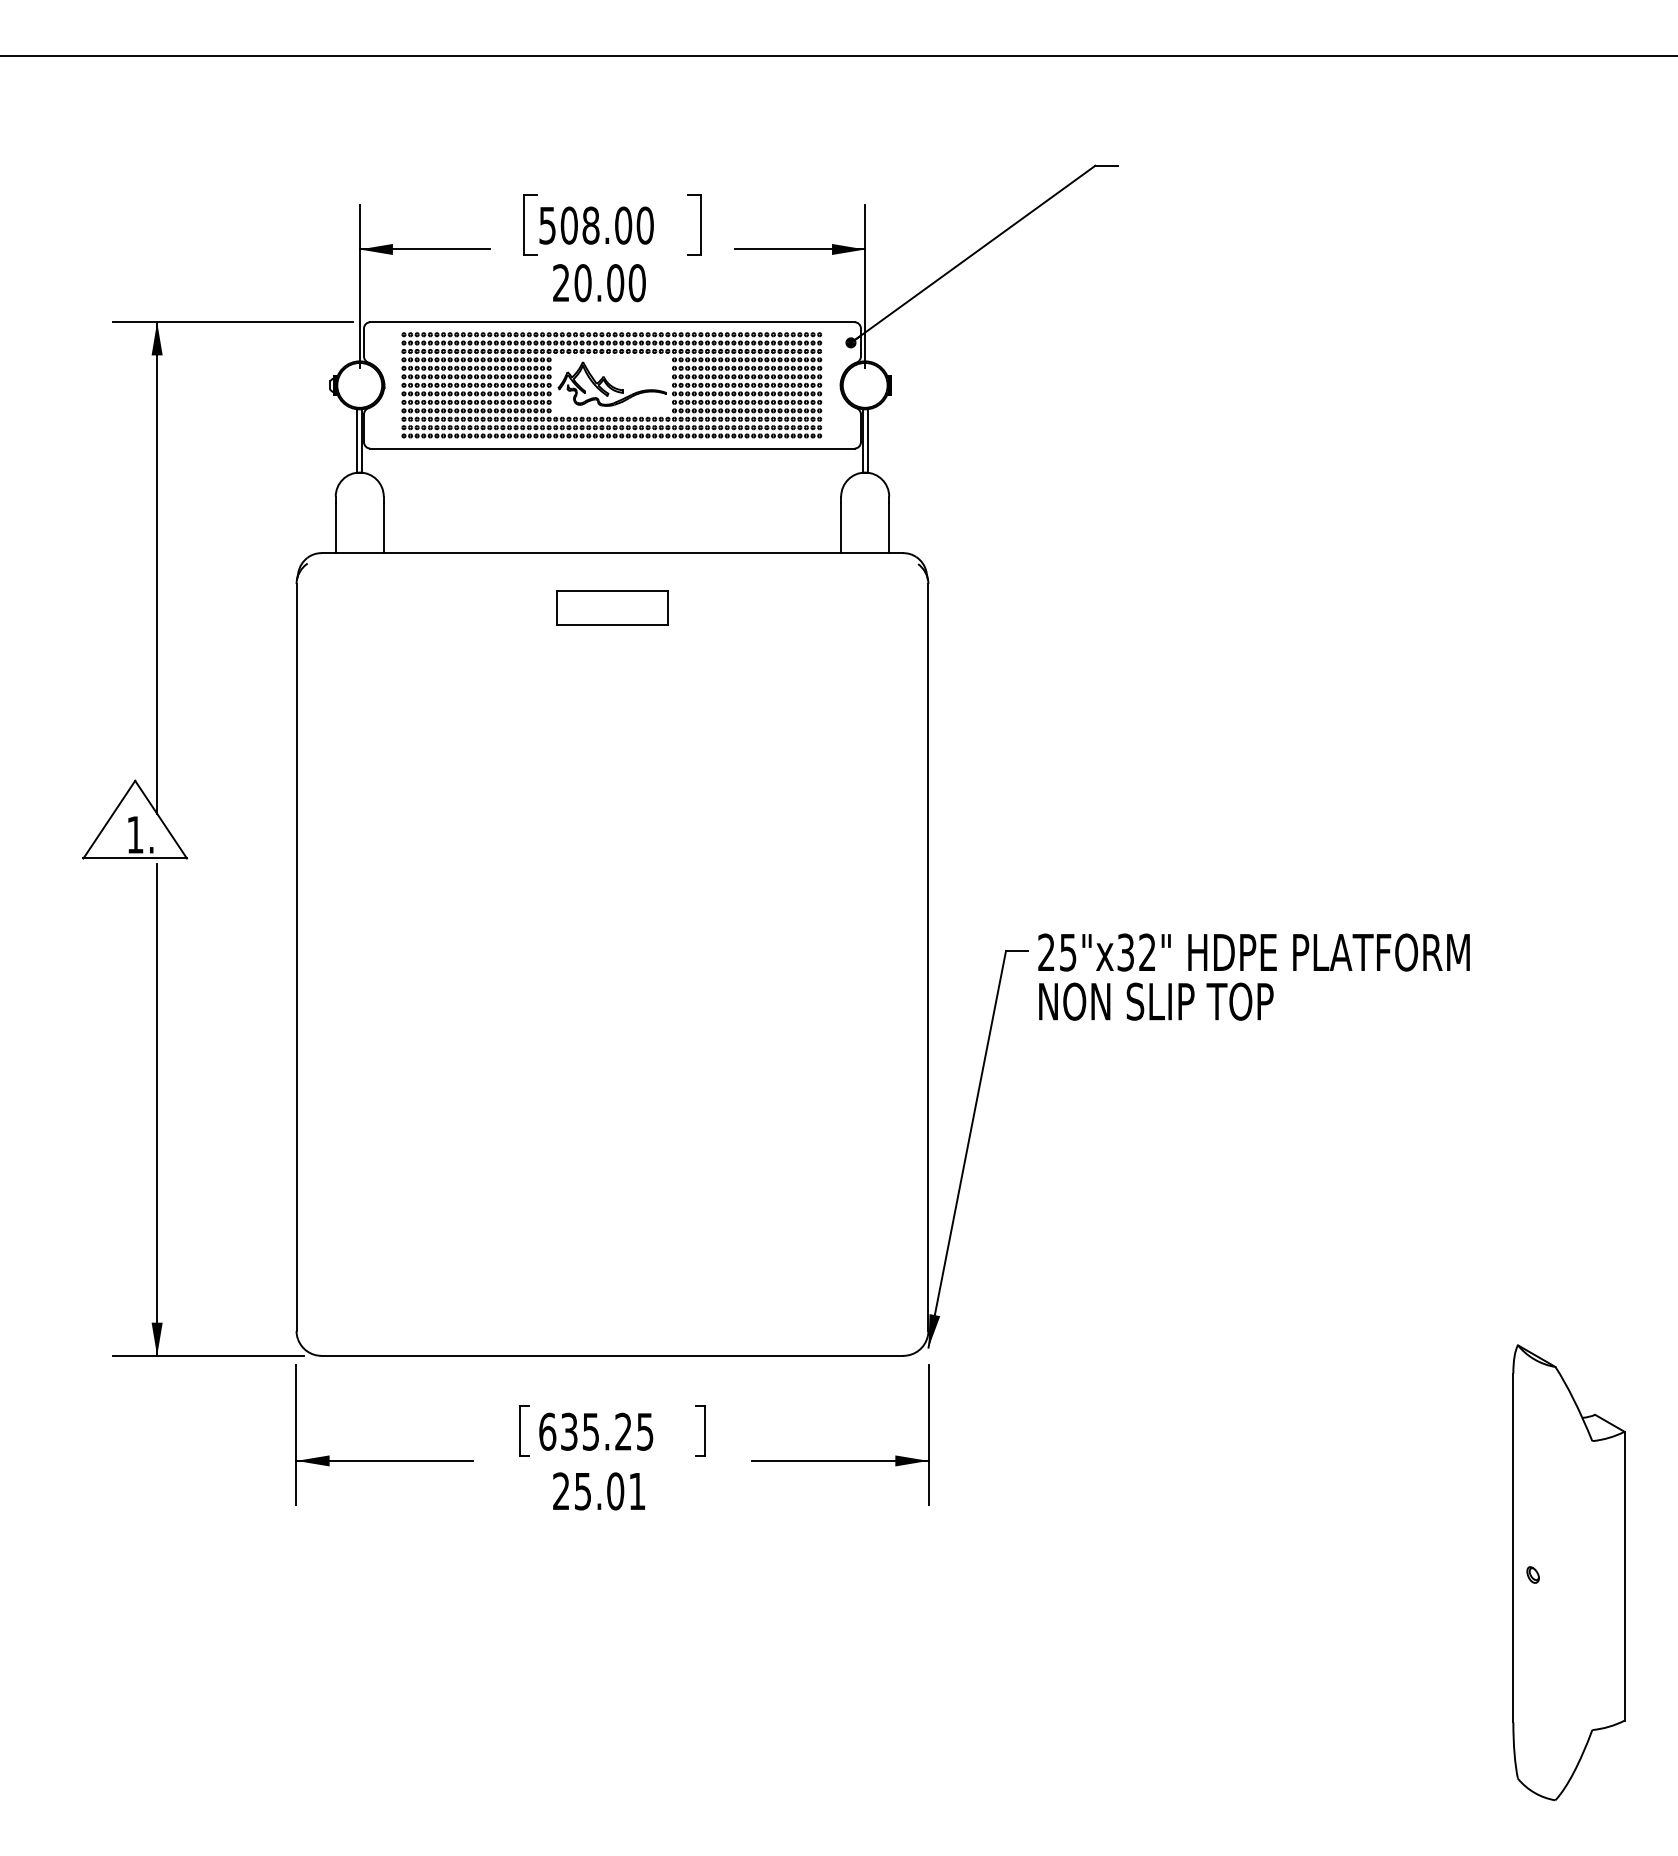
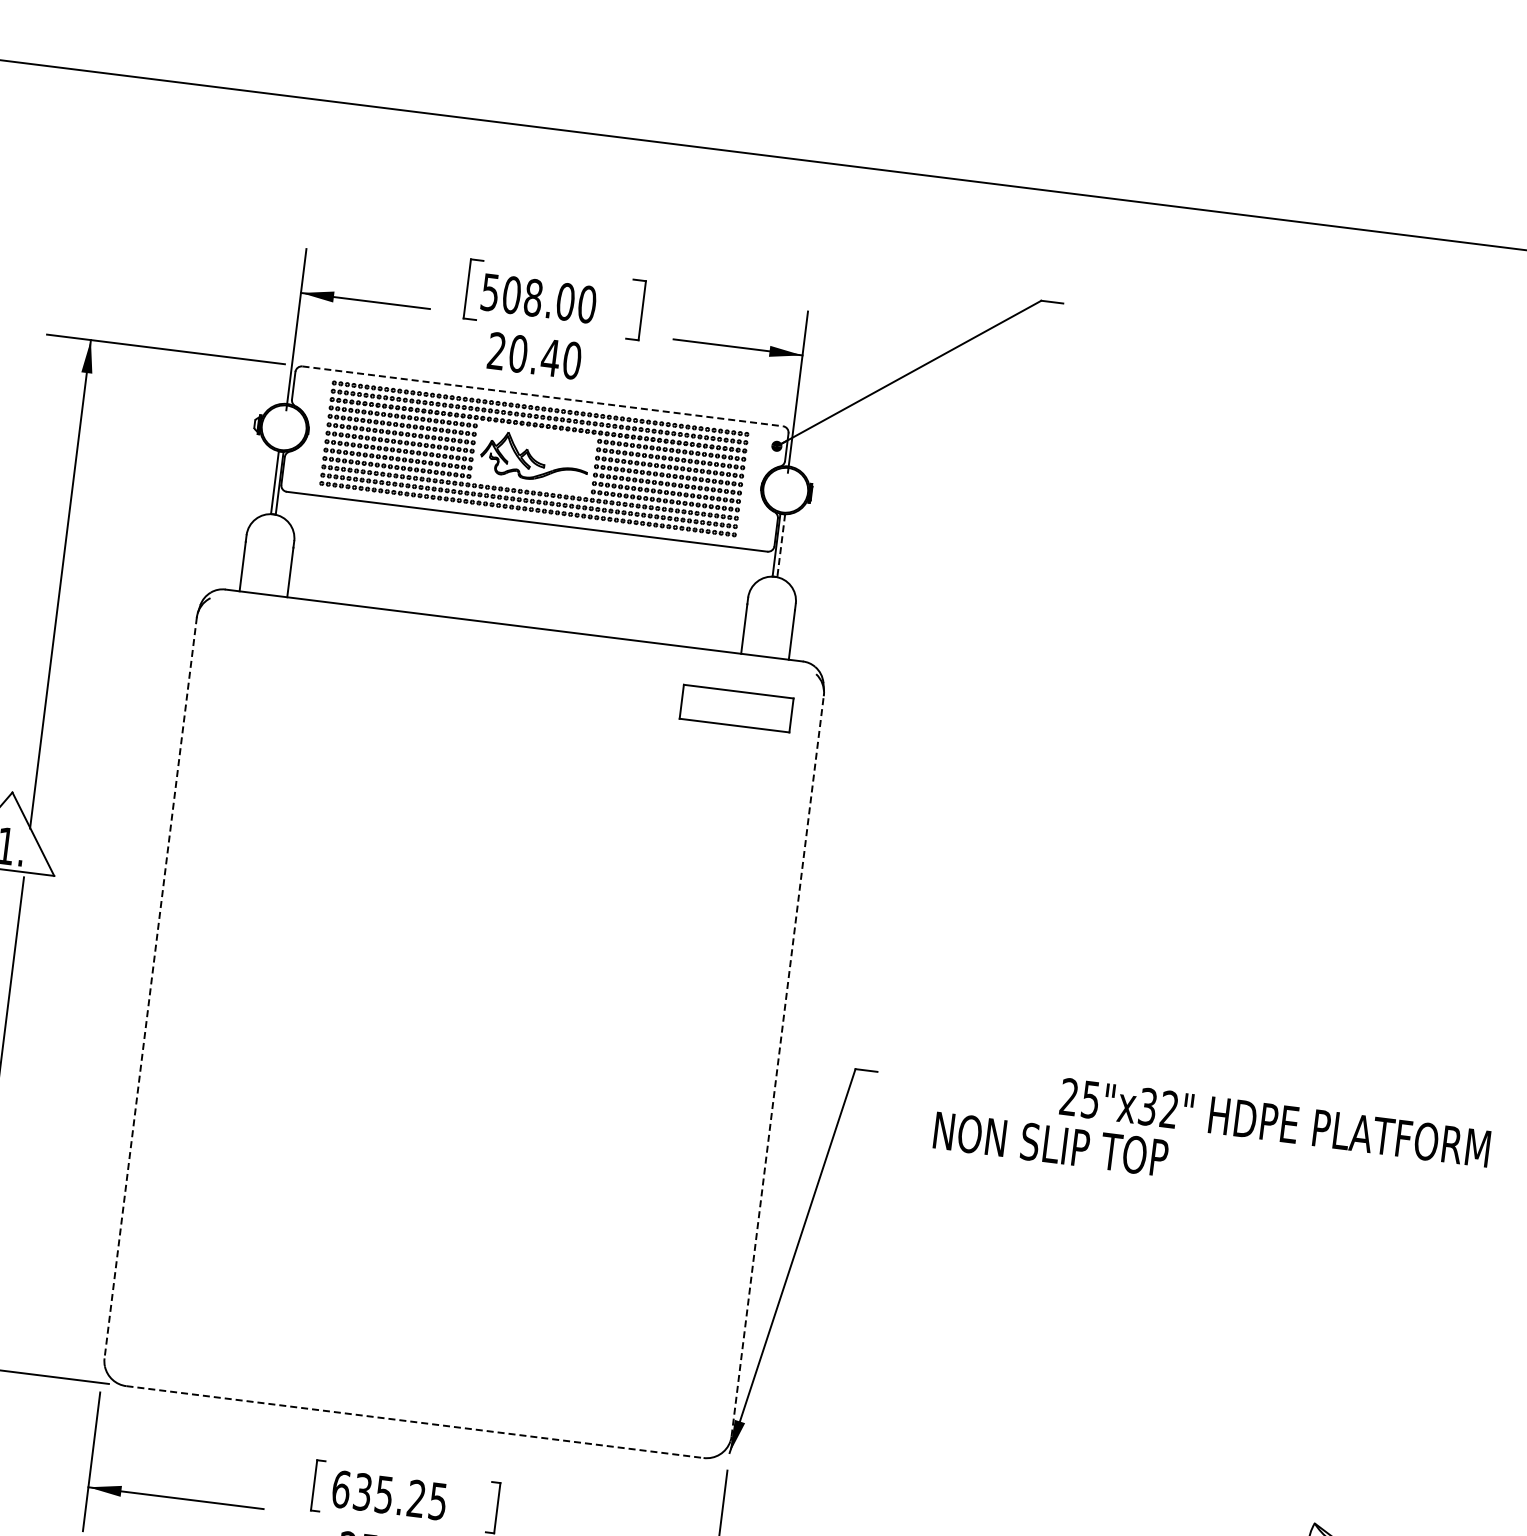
text: (615, 283) -> (550, 358), 20.00 -> 20.40
line: (612, 322) -> (542, 396), solid -> dashed
line: (867, 441) -> (781, 546), solid -> dashed
part: (612, 607) -> (736, 708), moved
text: (1253, 952) -> (1274, 1122), moved
line: (928, 957) -> (777, 1065), solid -> dashed
line: (296, 958) -> (150, 988), solid -> dashed
text: (1156, 1001) -> (1051, 1144), moved
line: (612, 1355) -> (415, 1421), solid -> dashed

